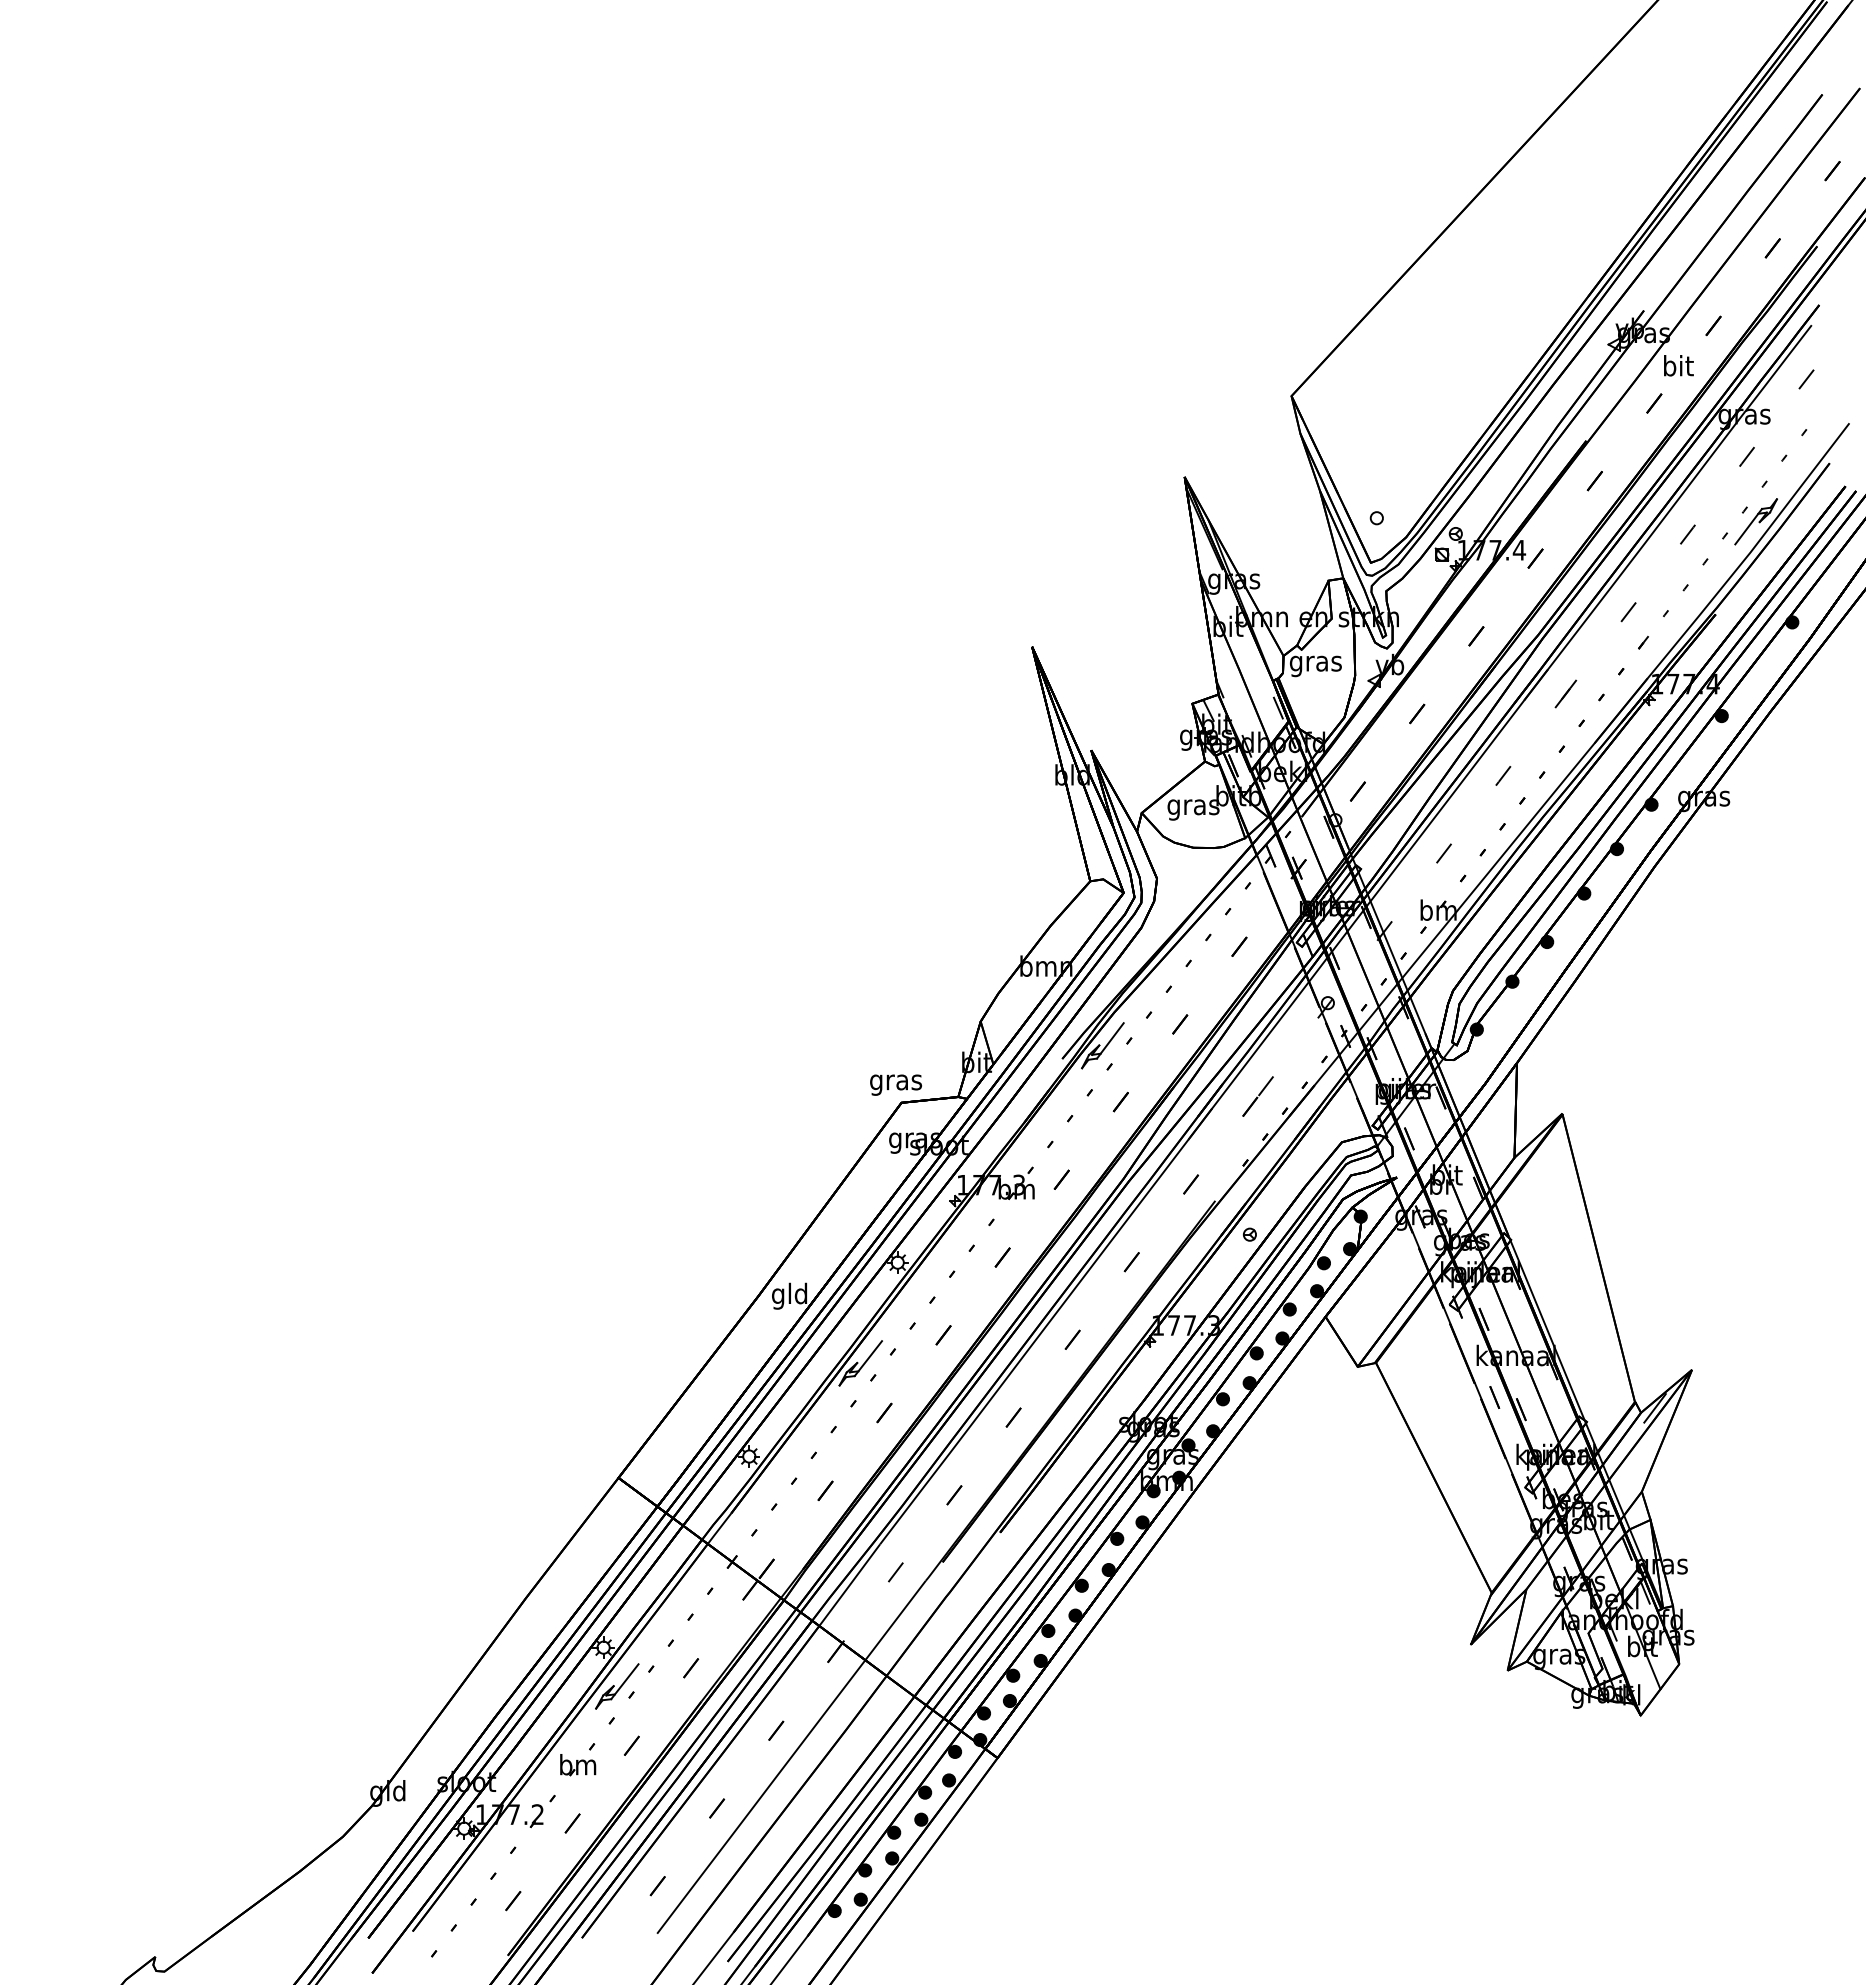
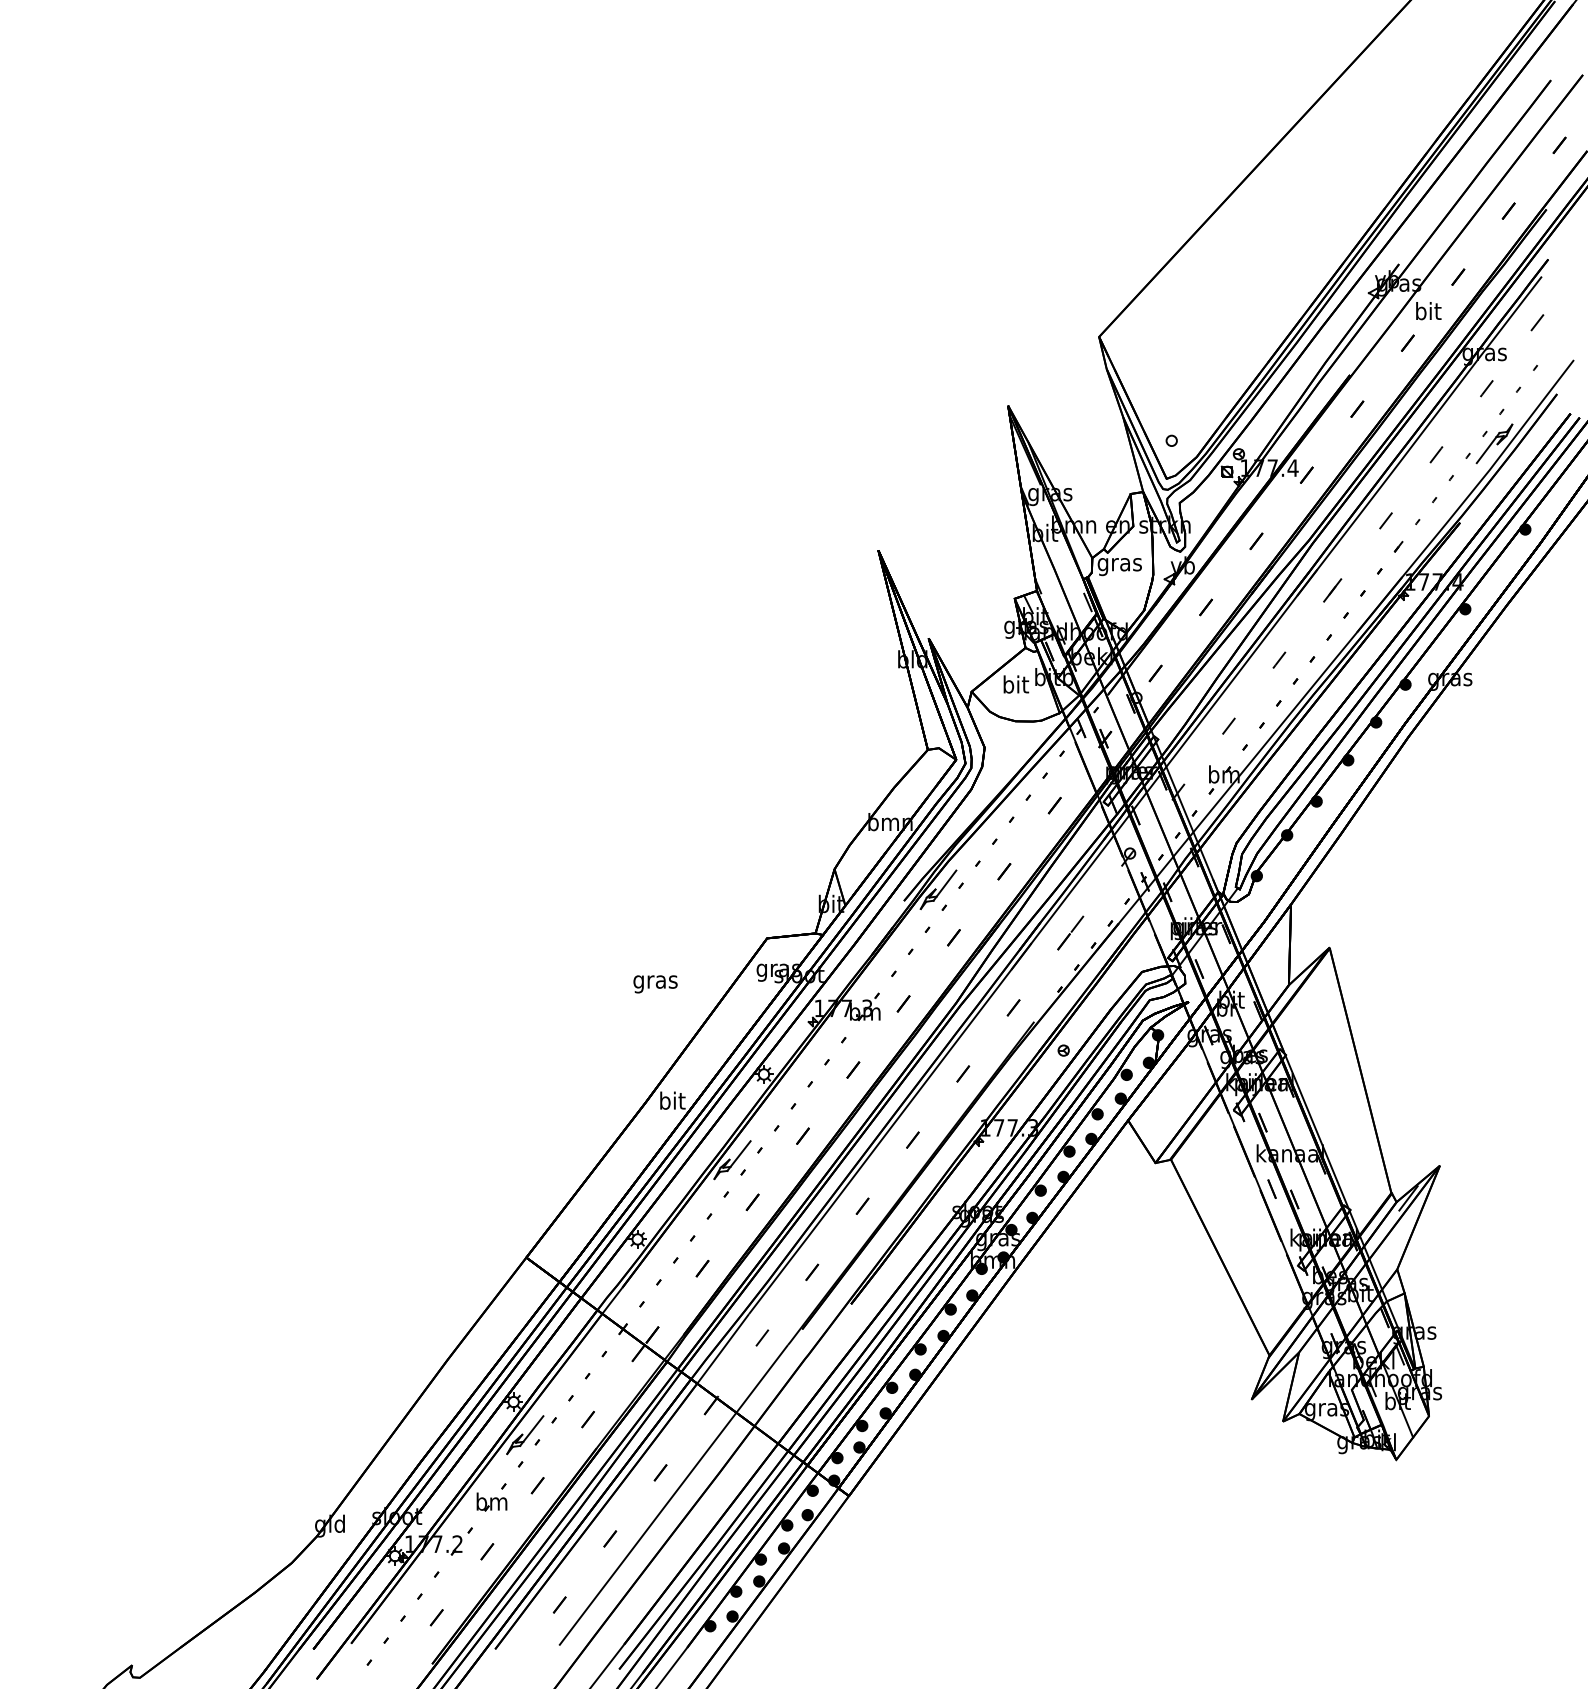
text: (1193, 806) -> (1015, 686), gras -> bit
text: (895, 1085) -> (655, 984), moved
text: (789, 1295) -> (671, 1102), gld -> bit

